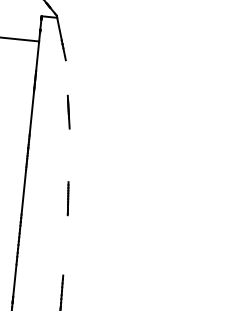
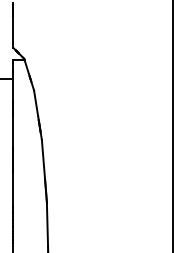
line: (67, 78) -> (36, 103), added
line: (69, 154) -> (43, 158), added
line: (65, 245) -> (47, 225), added

